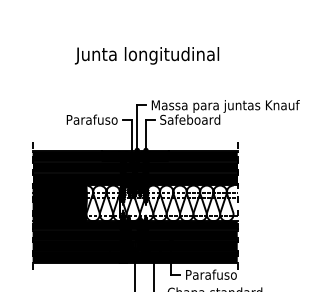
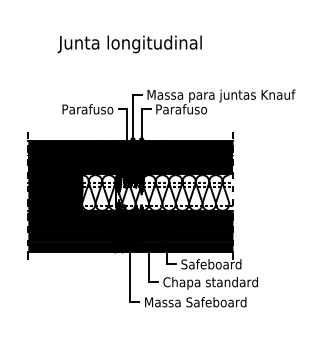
text: (146, 55) -> (129, 44), moved
text: (189, 119) -> (185, 109), Safeboard -> Parafuso
text: (215, 274) -> (211, 264), Parafuso -> Safeboard

